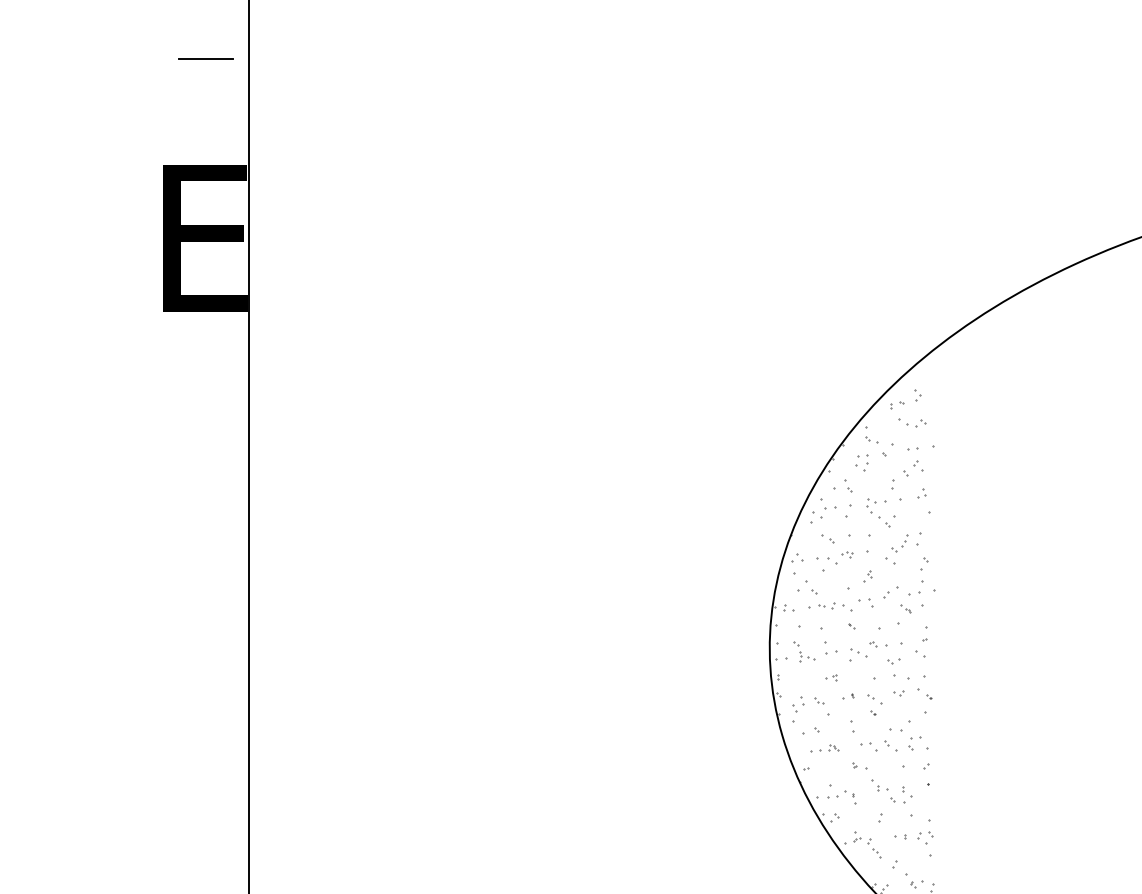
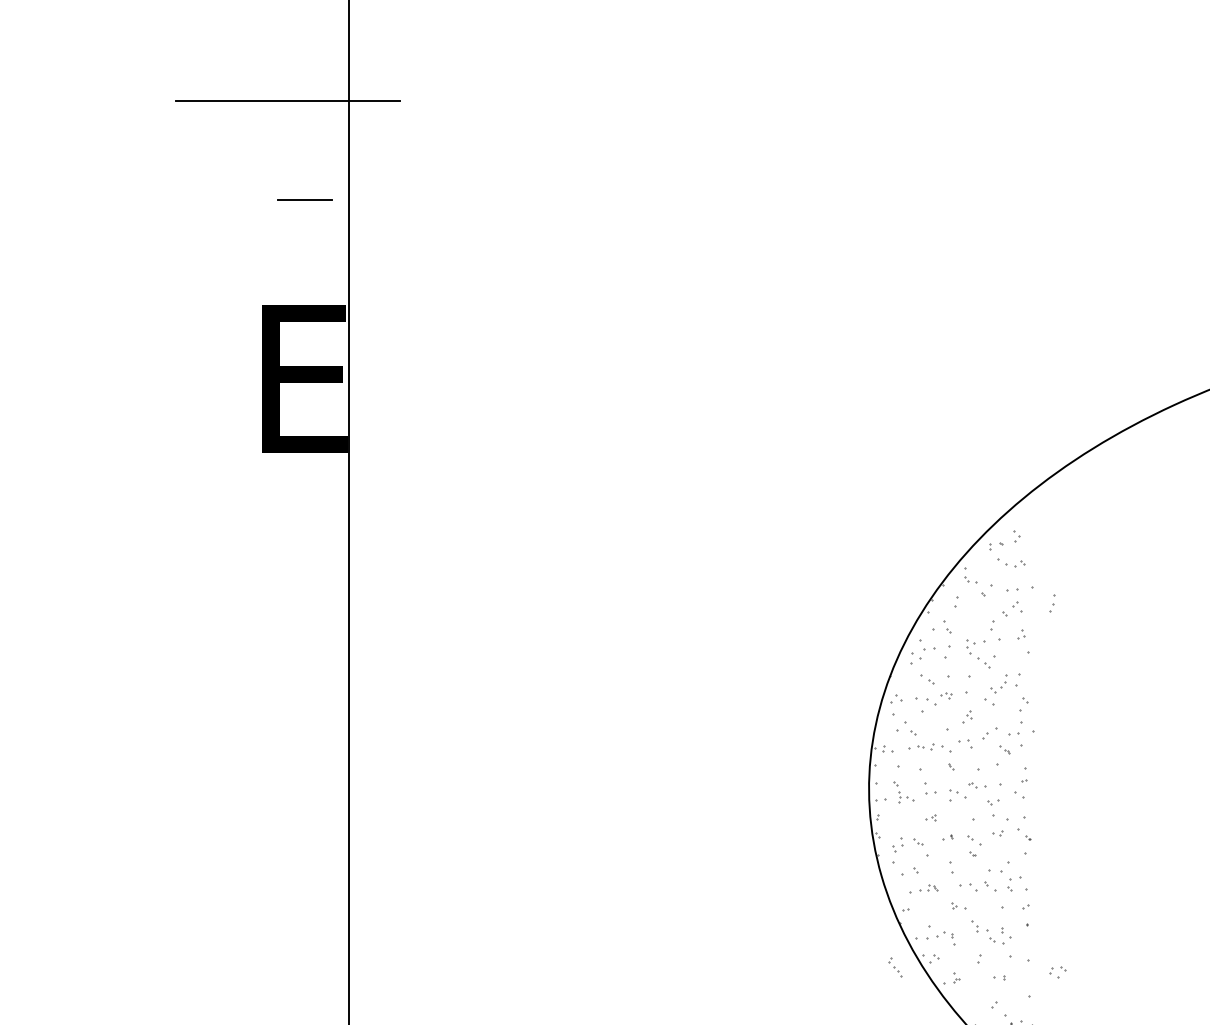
part: (866, 462) -> (1052, 603), moved
part: (925, 837) -> (1057, 972), moved
part: (874, 848) -> (895, 967), moved

